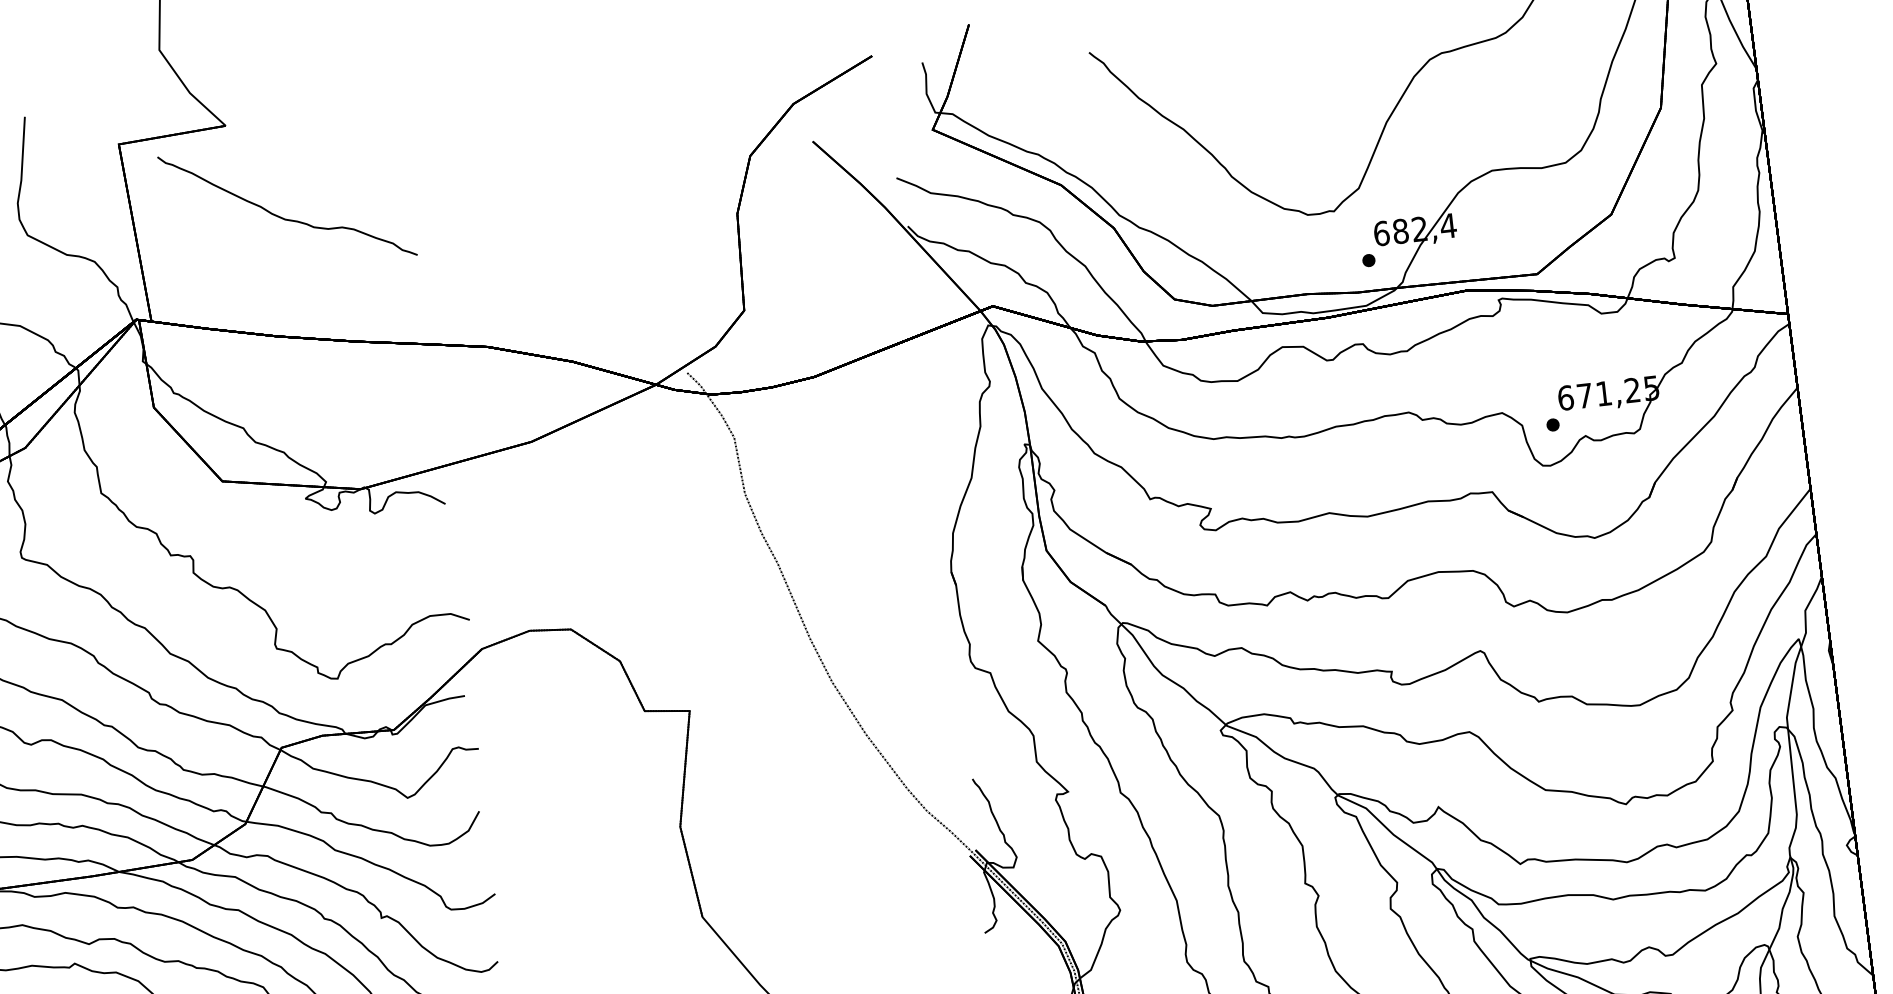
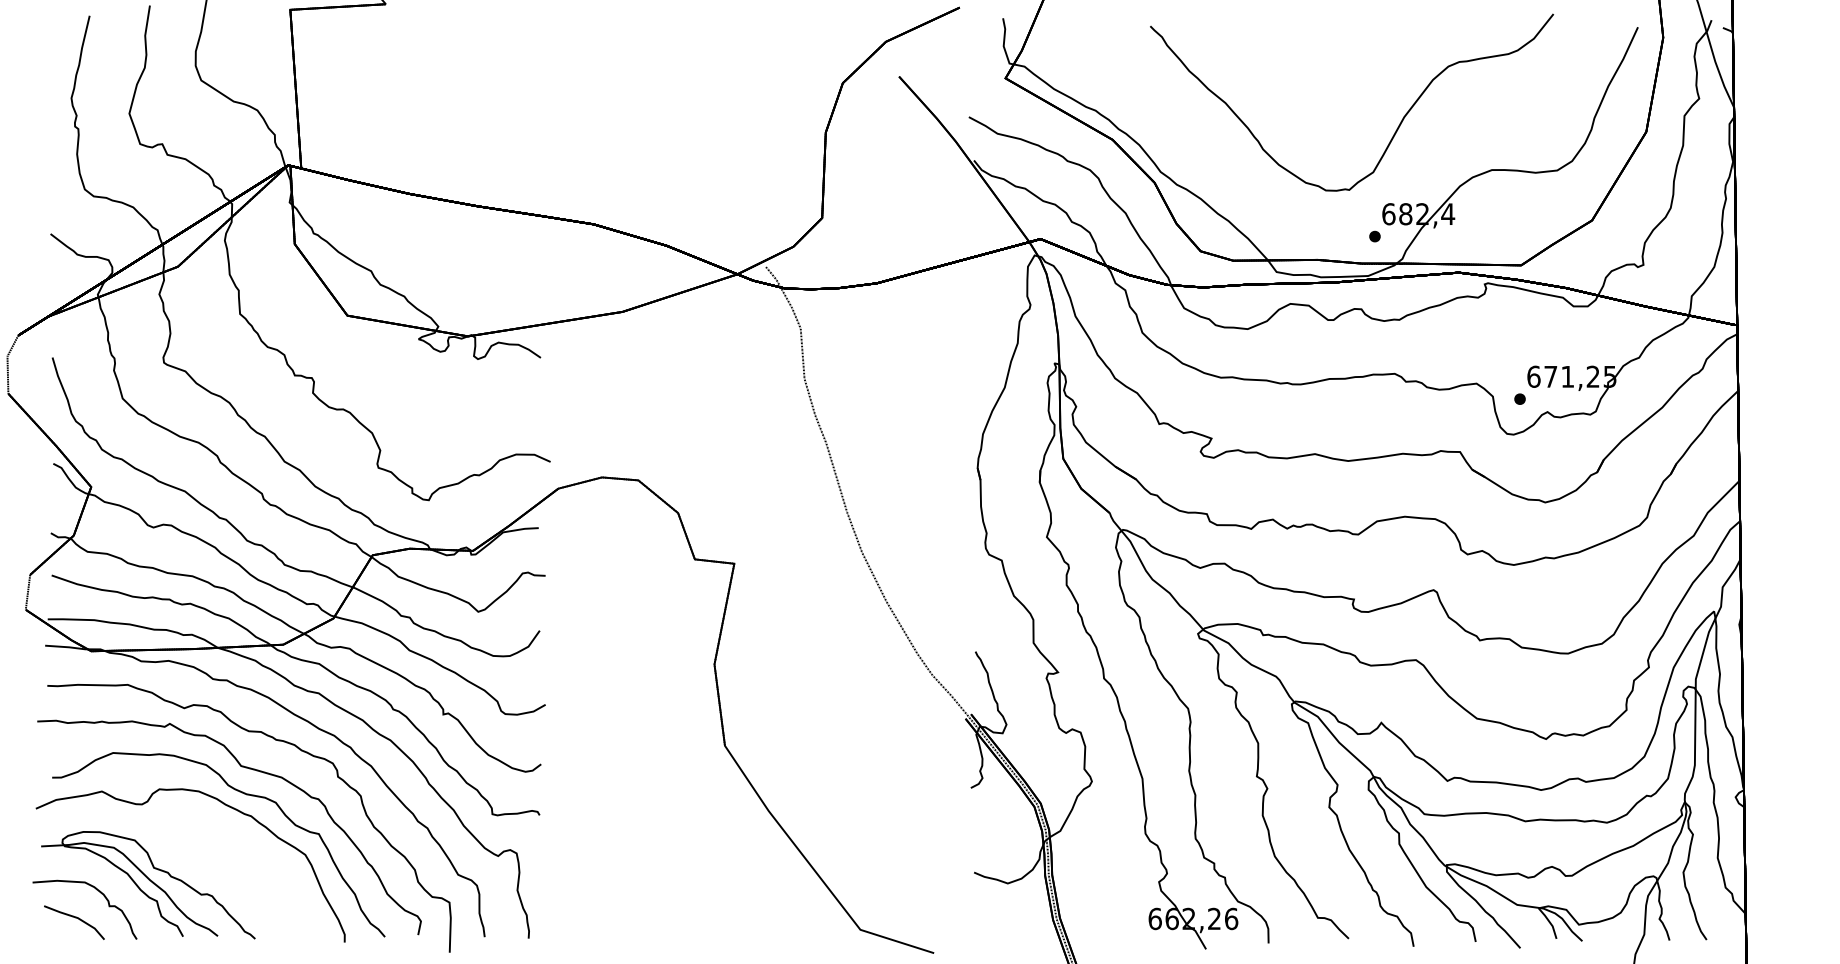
part: (279, 215) -> (424, 88), removed

